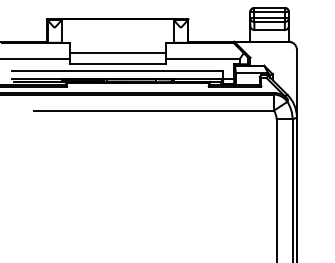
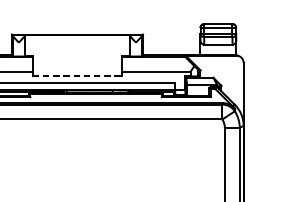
line: (117, 52) -> (77, 65), removed
line: (118, 64) -> (78, 76), solid -> dashed

